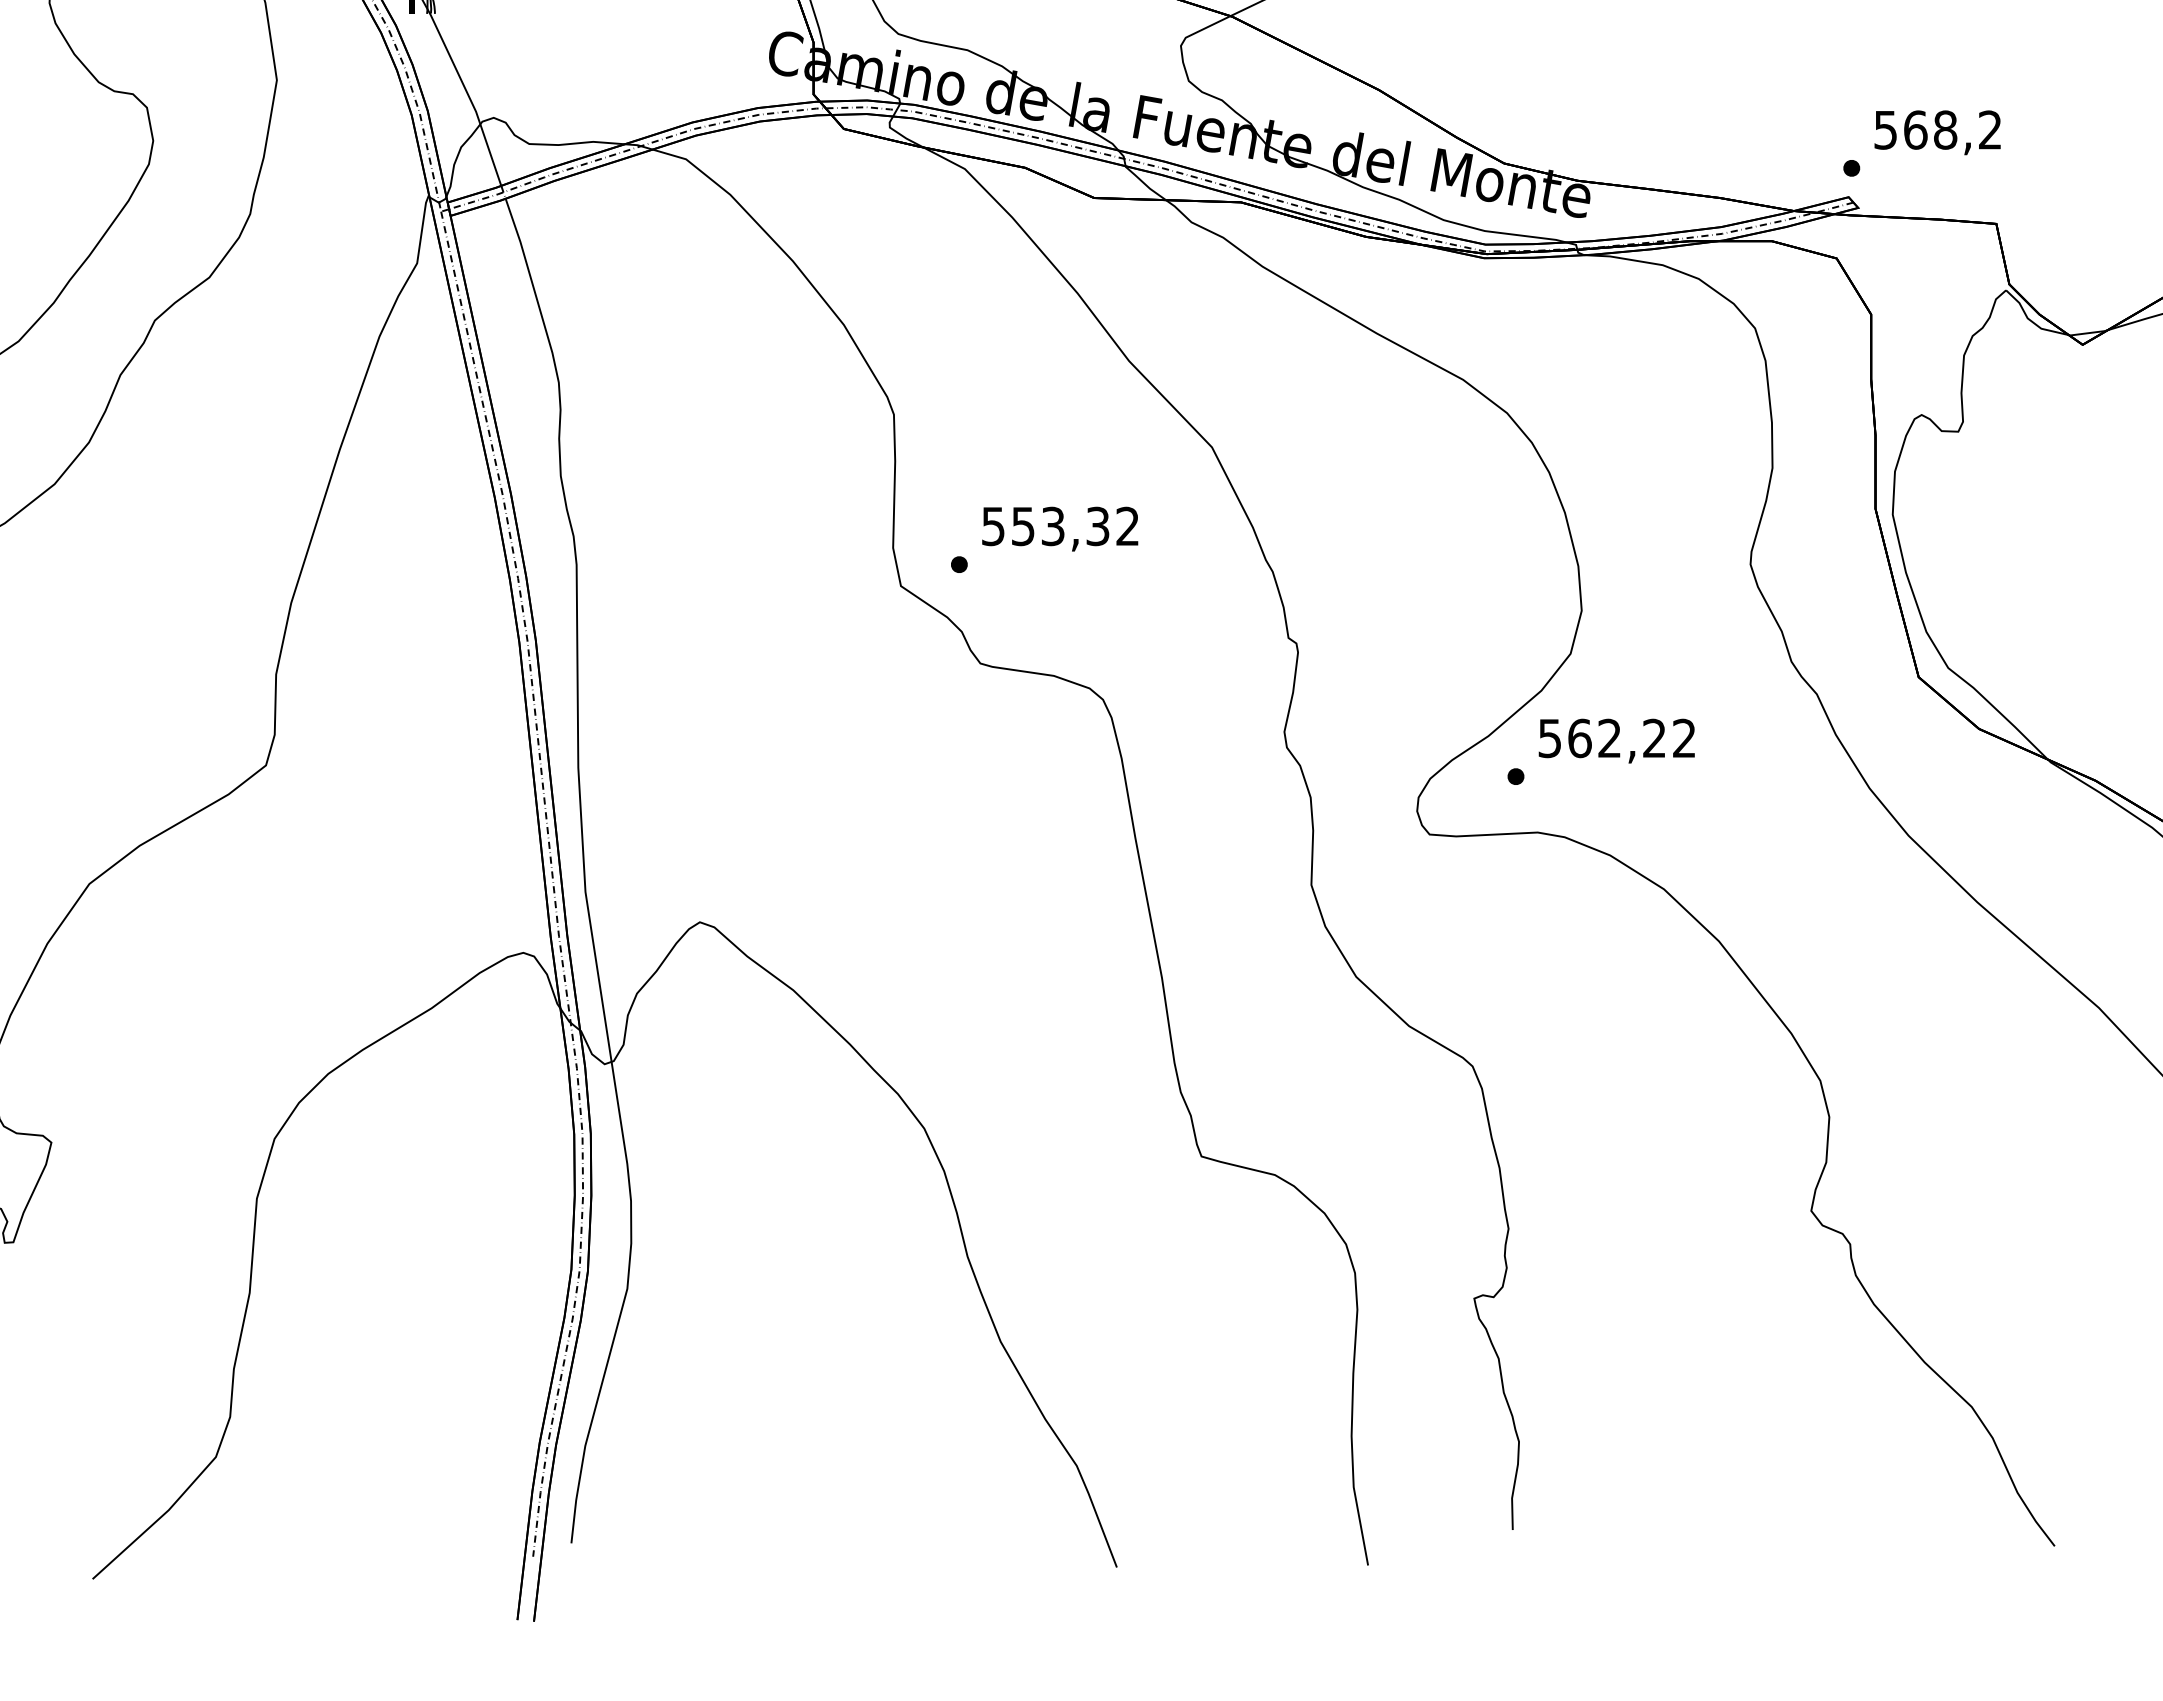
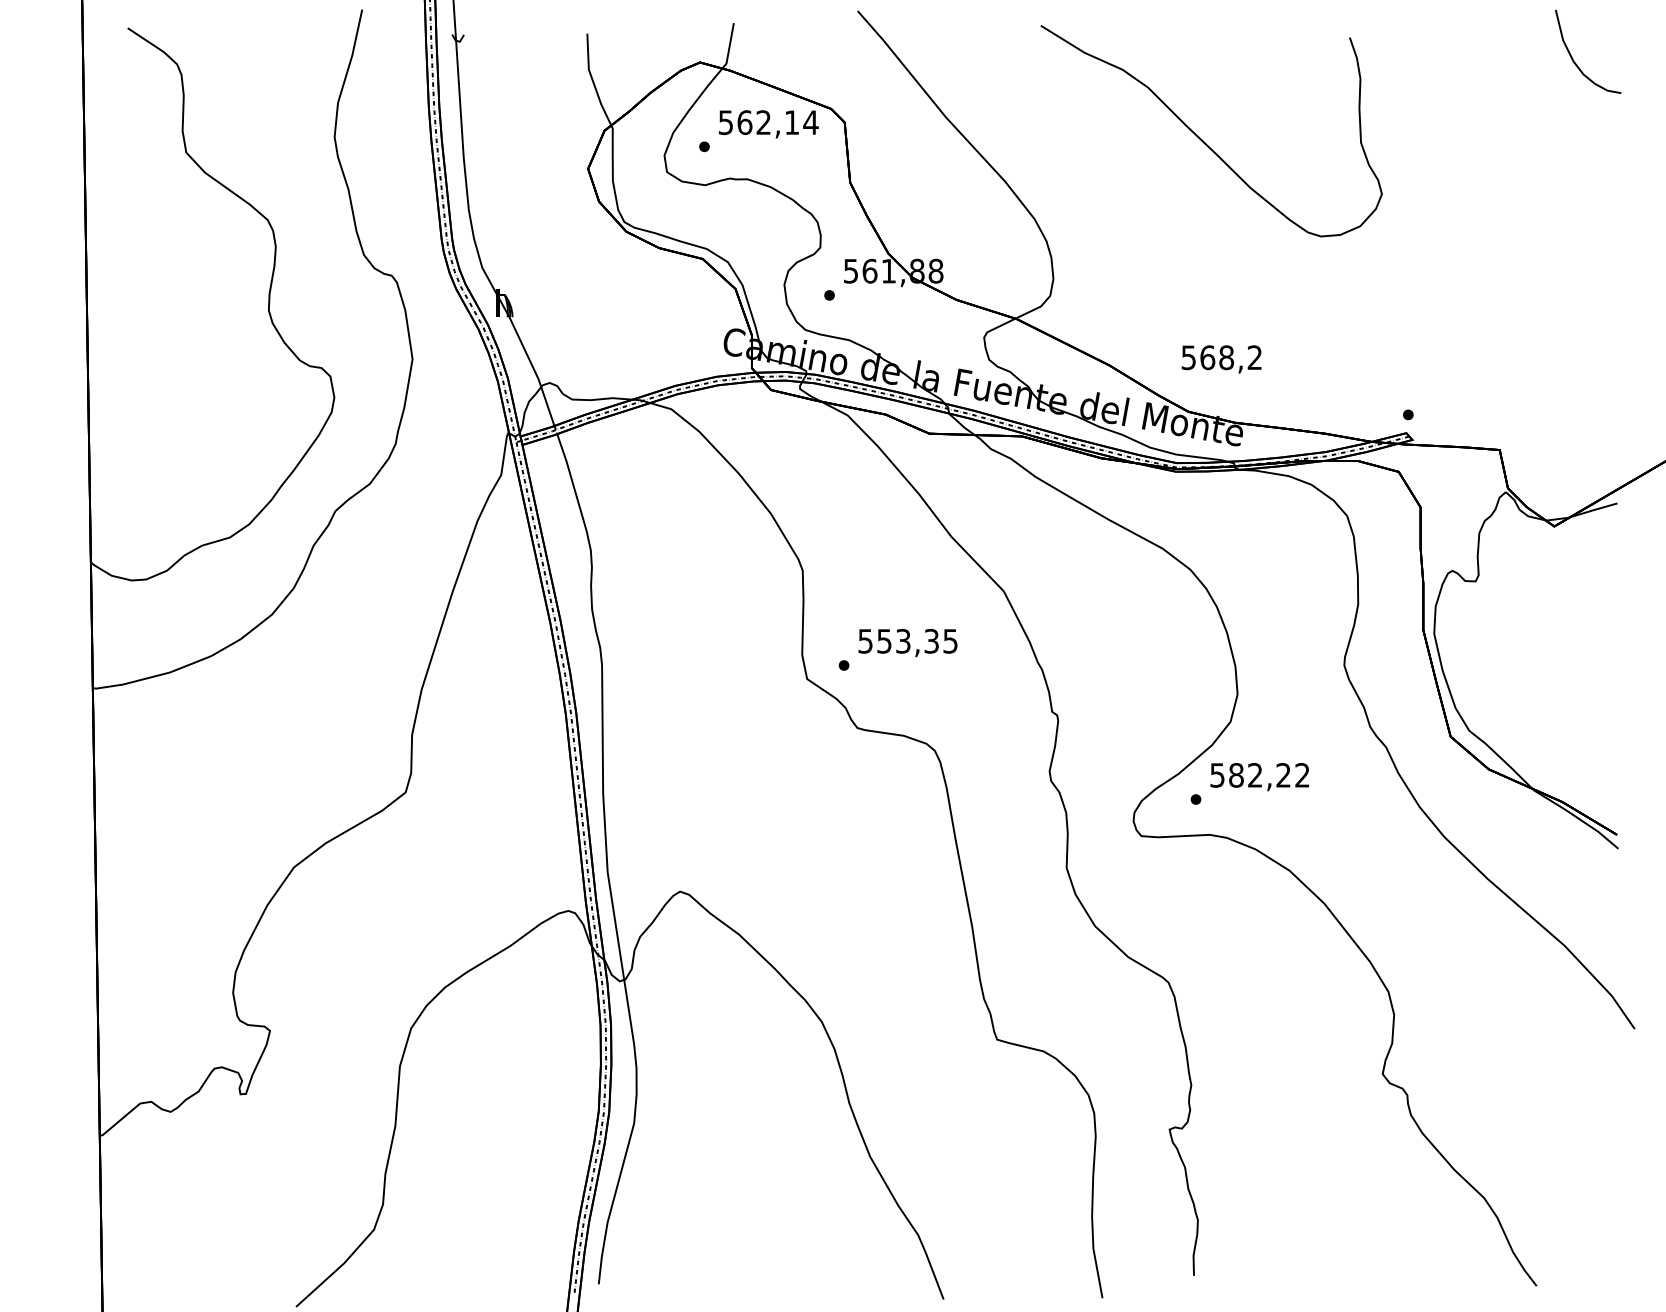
text: (1937, 132) -> (1221, 359), moved
text: (1127, 525) -> (950, 640), 553,32 -> 553,35
text: (1580, 738) -> (1236, 775), 562,22 -> 582,22

